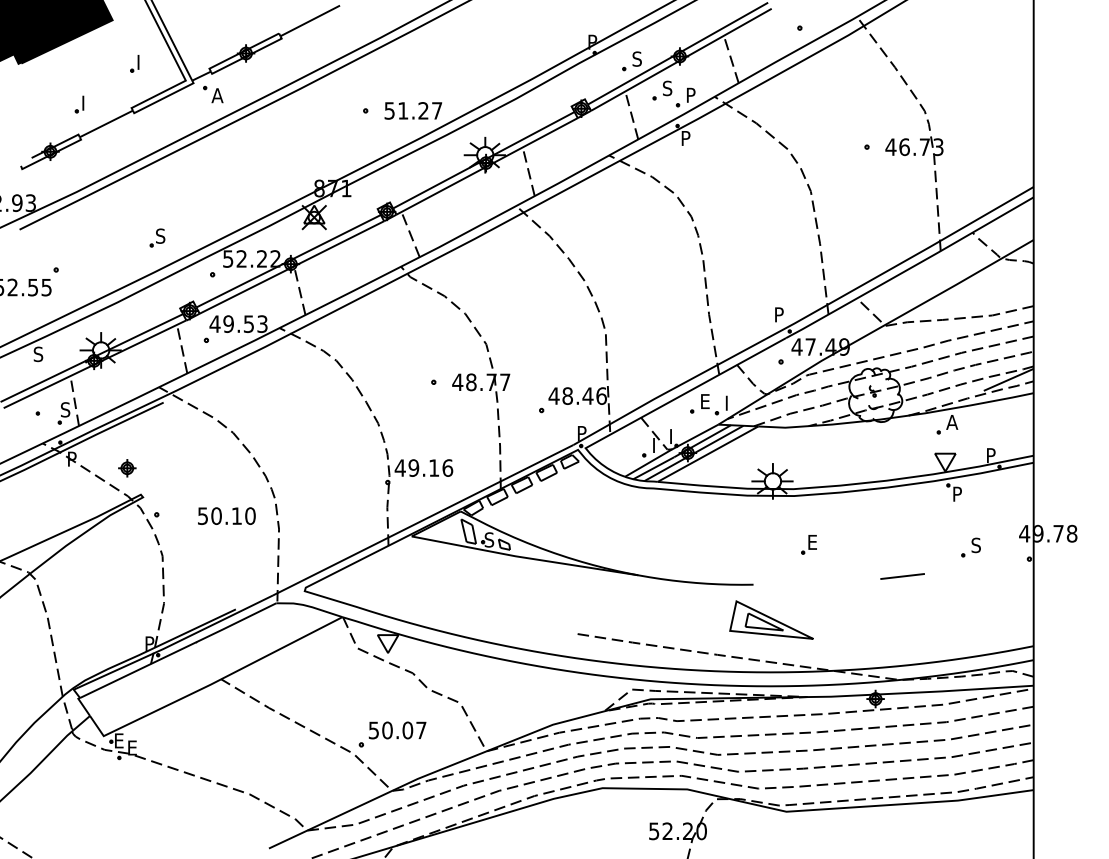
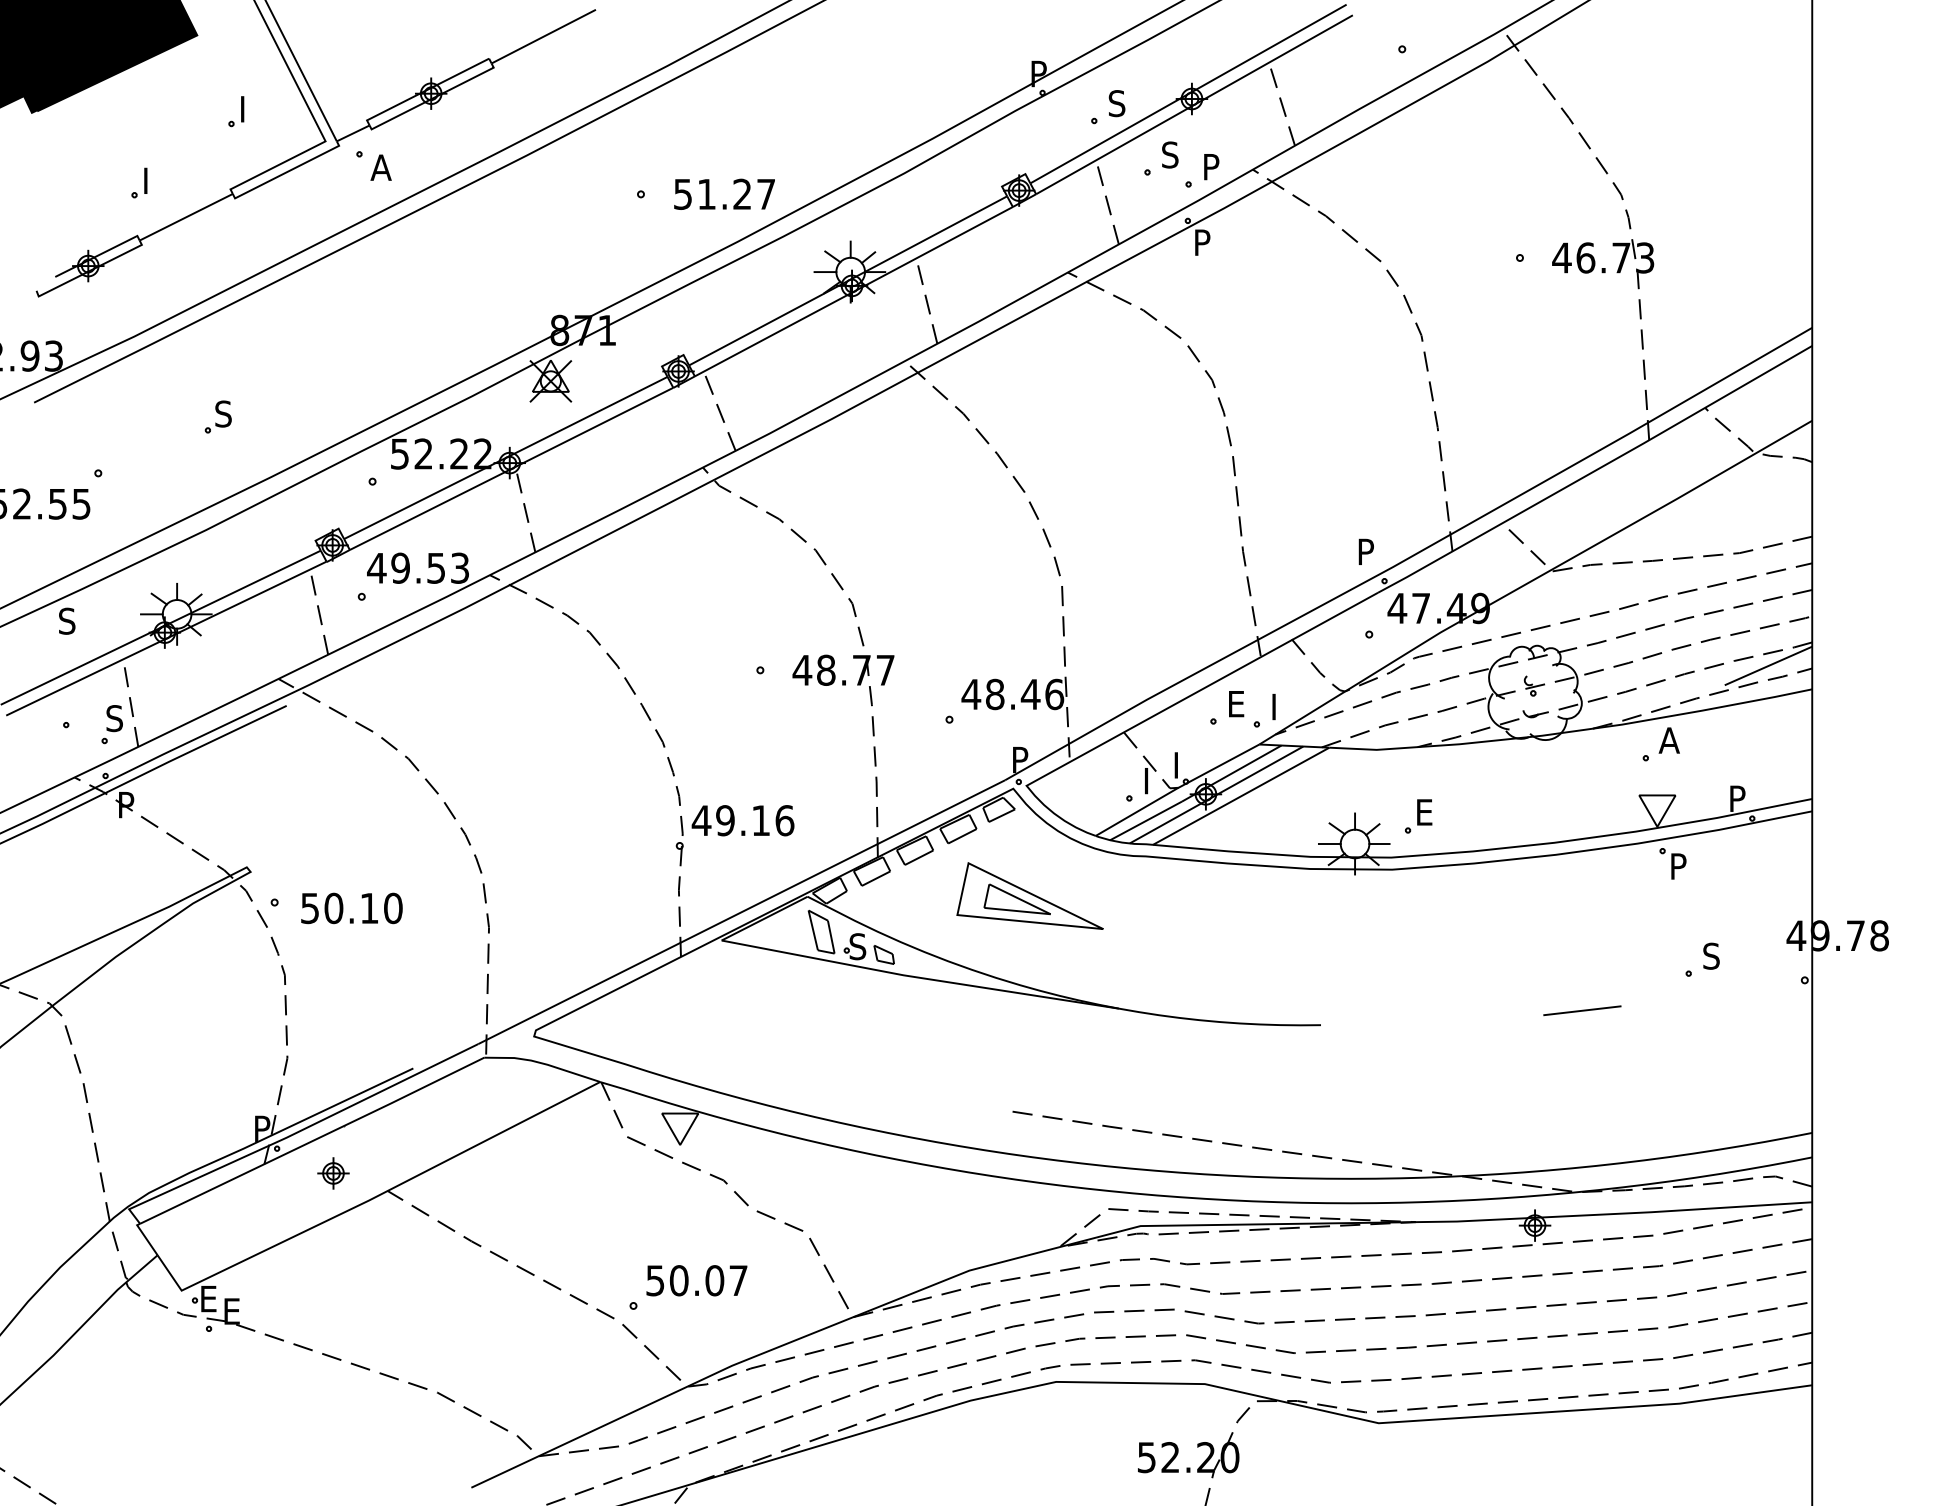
part: (157, 237) -> (218, 416), moved
part: (127, 468) -> (333, 1173), moved
text: (226, 515) -> (351, 907), moved
part: (808, 544) -> (1417, 816), moved
part: (771, 619) -> (1029, 895), moved

